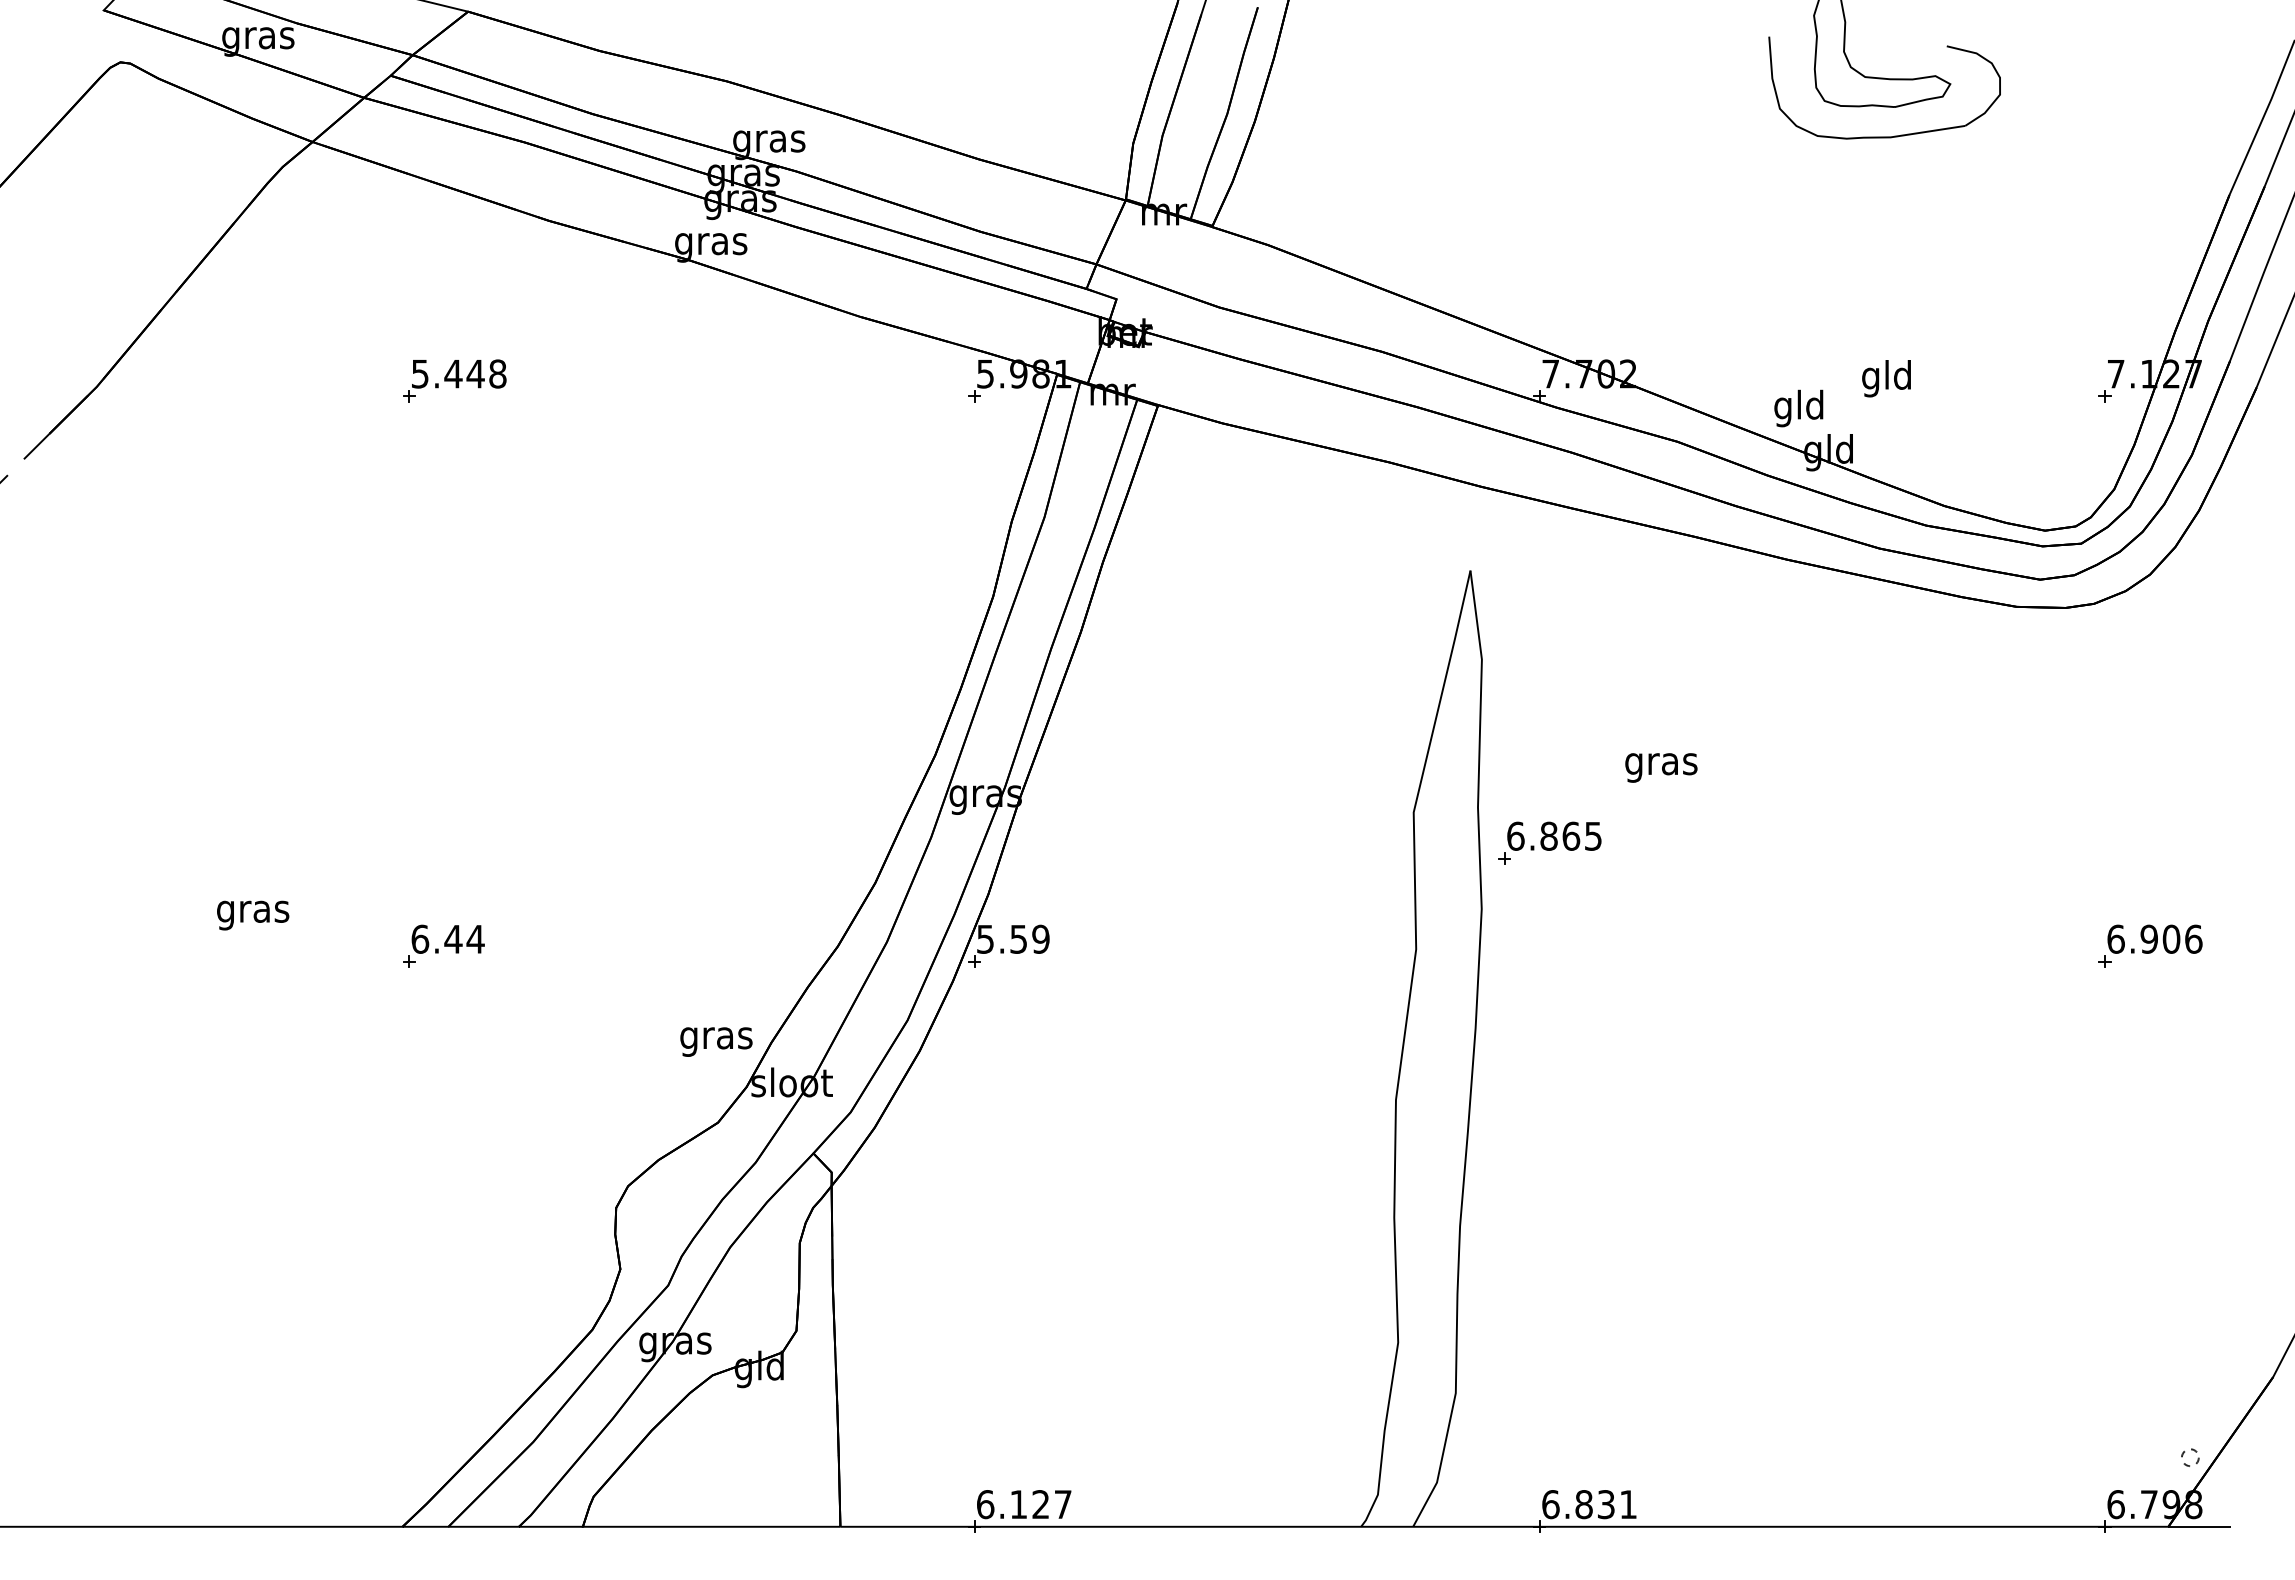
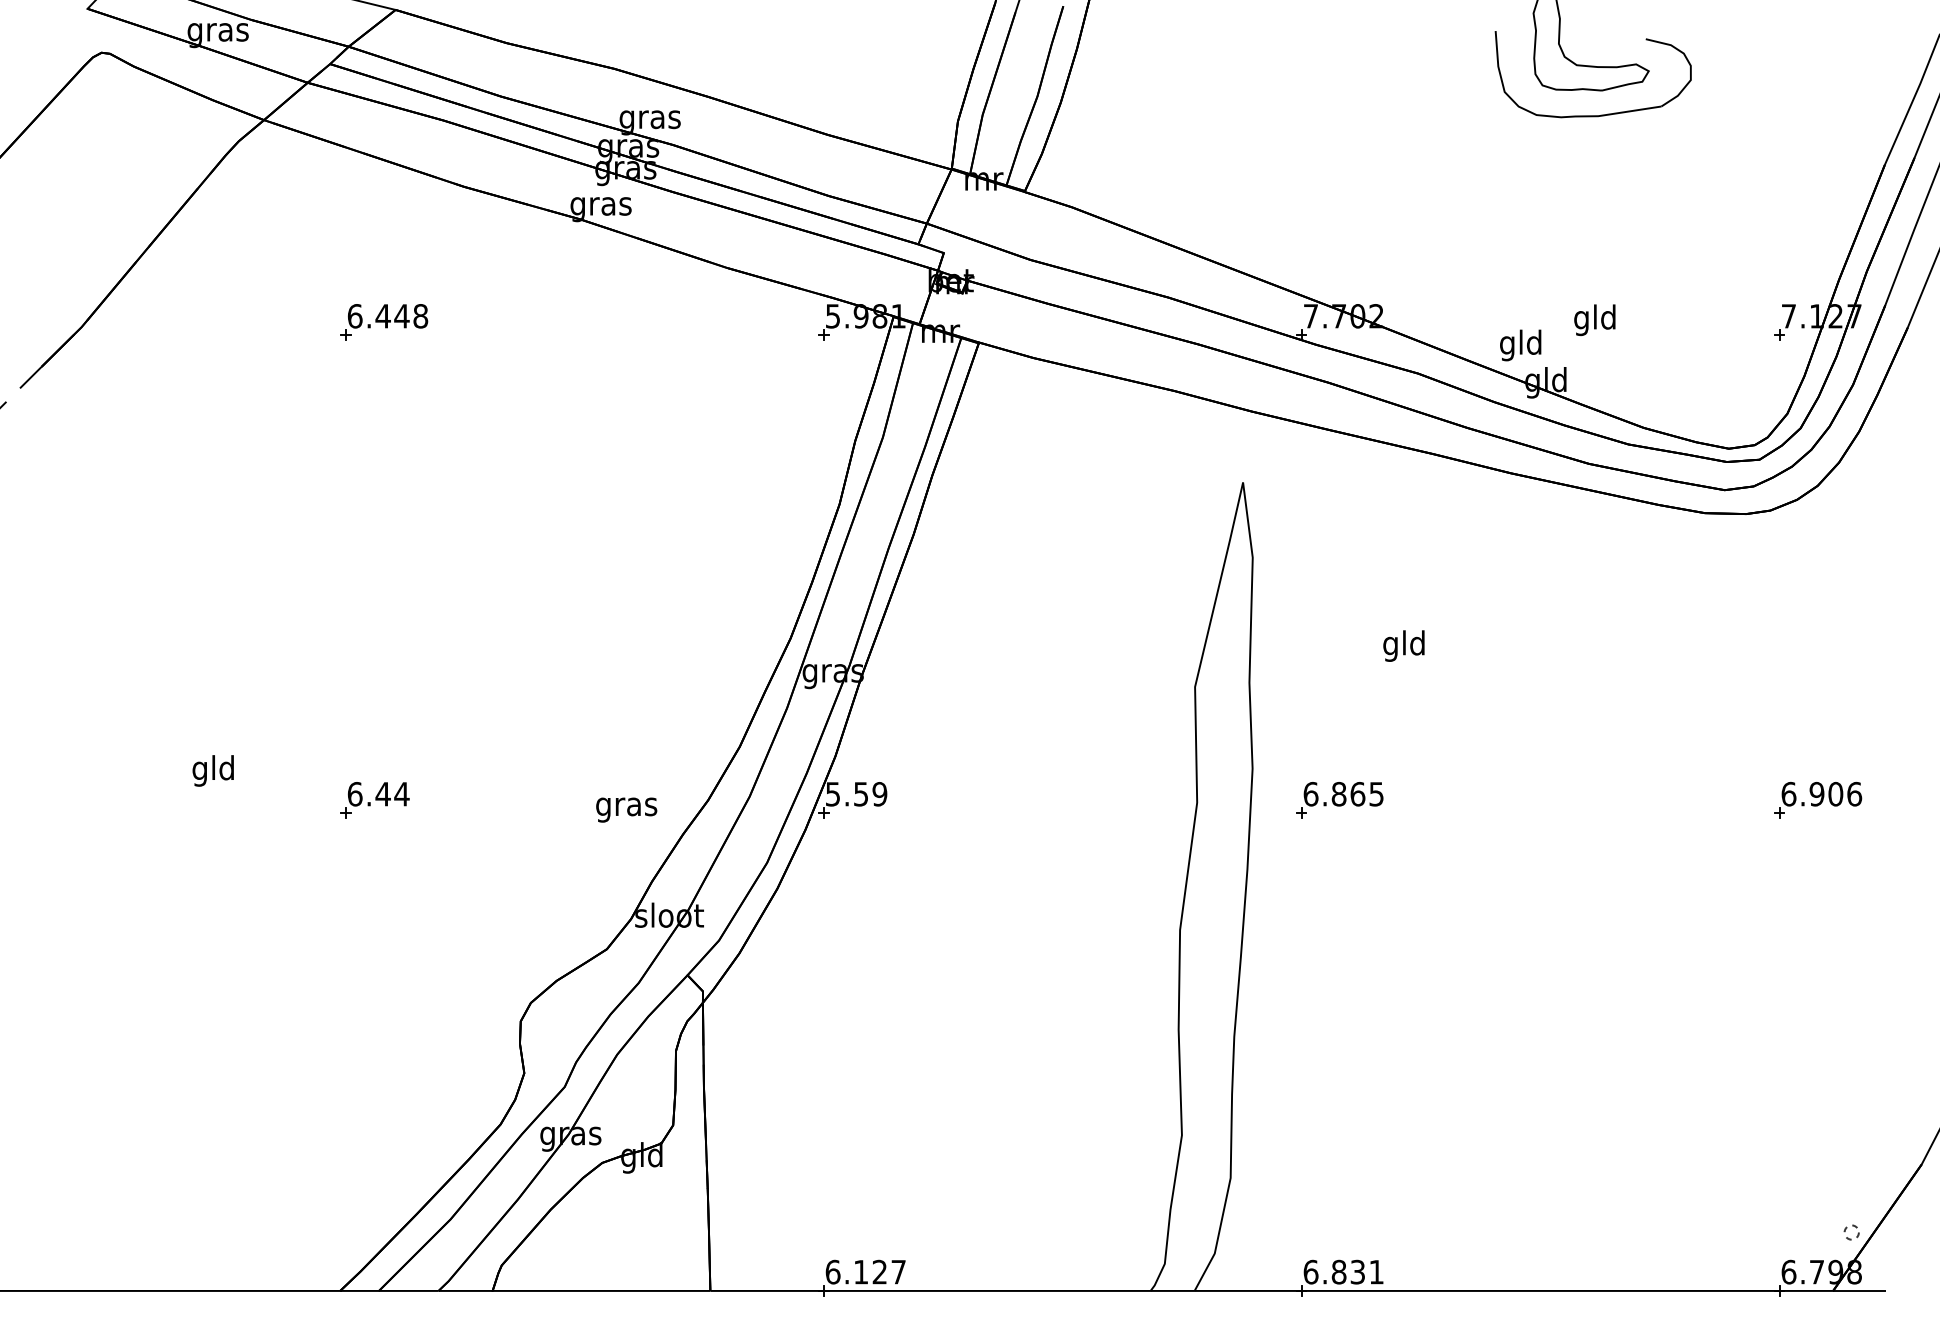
text: (420, 373) -> (355, 315), 5.448 -> 6.448
text: (1661, 763) -> (1404, 645), gras -> gld
part: (1549, 842) -> (1339, 799), moved
text: (253, 911) -> (214, 770), gras -> gld
text: (716, 1041) -> (626, 809), moved

